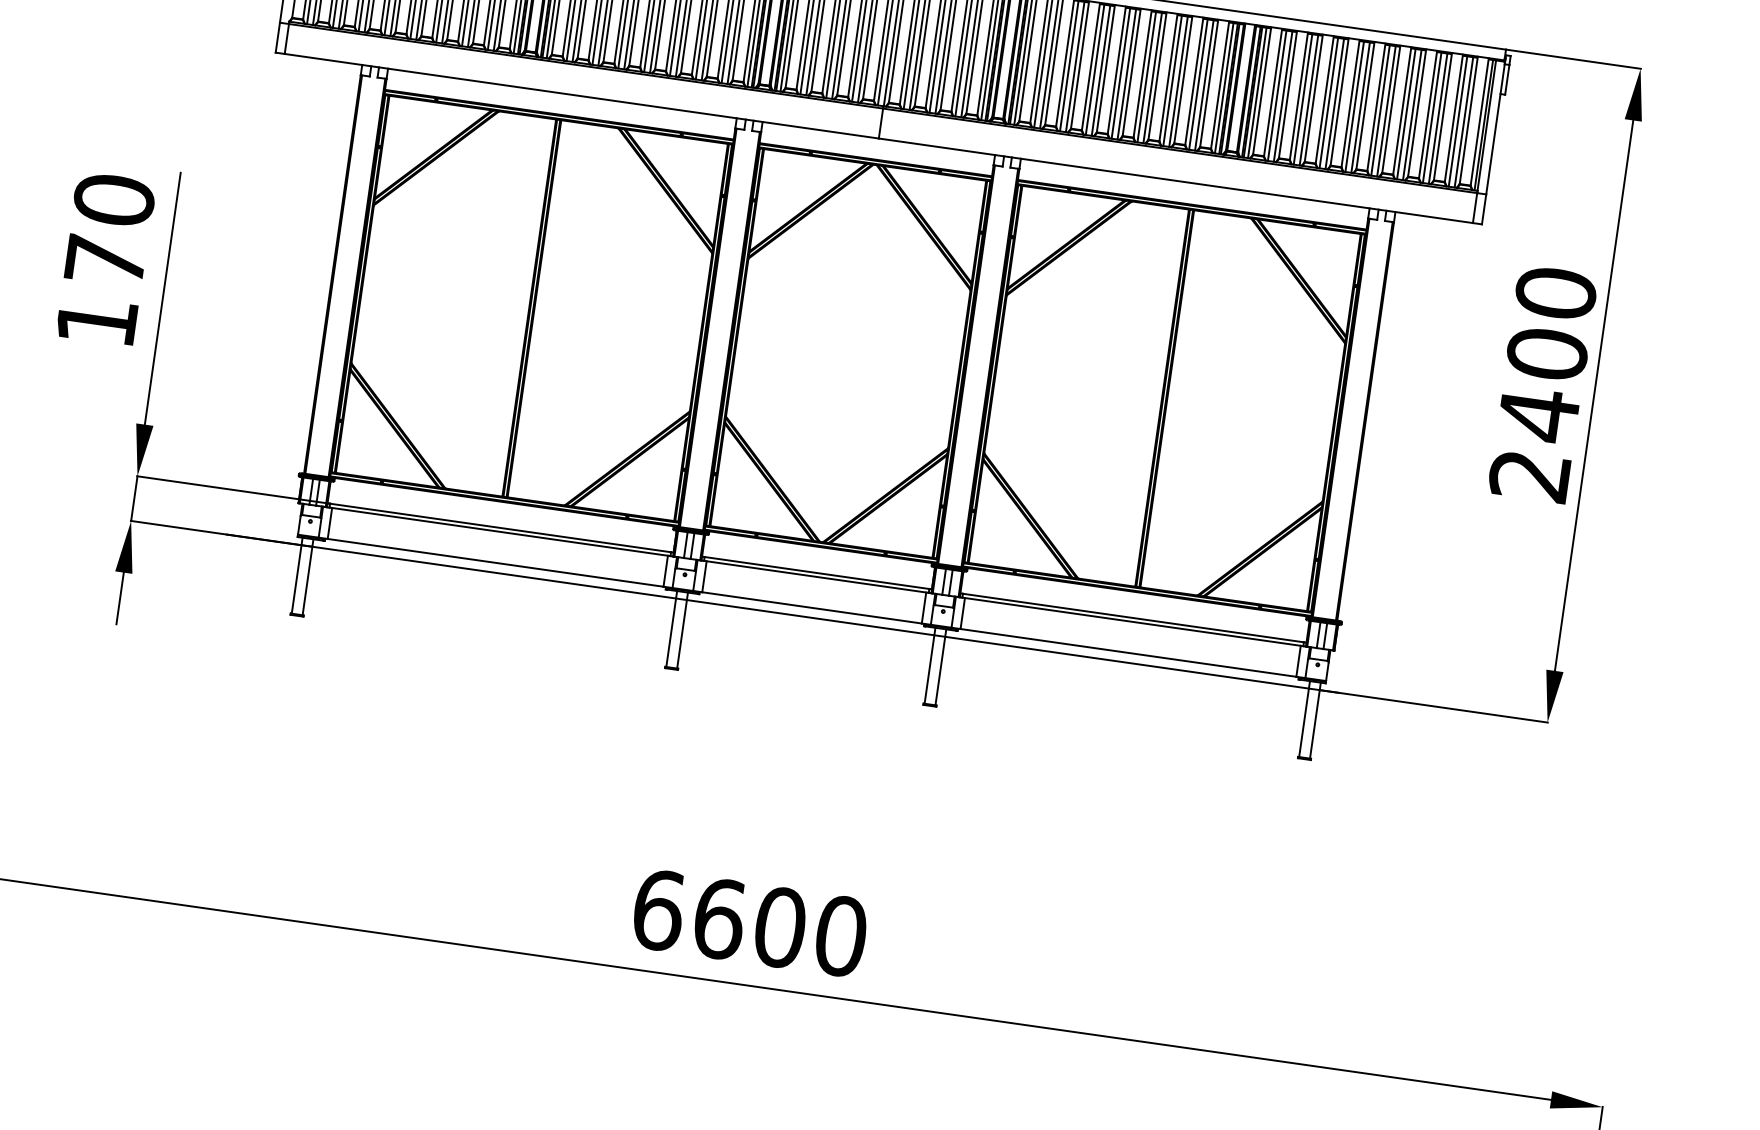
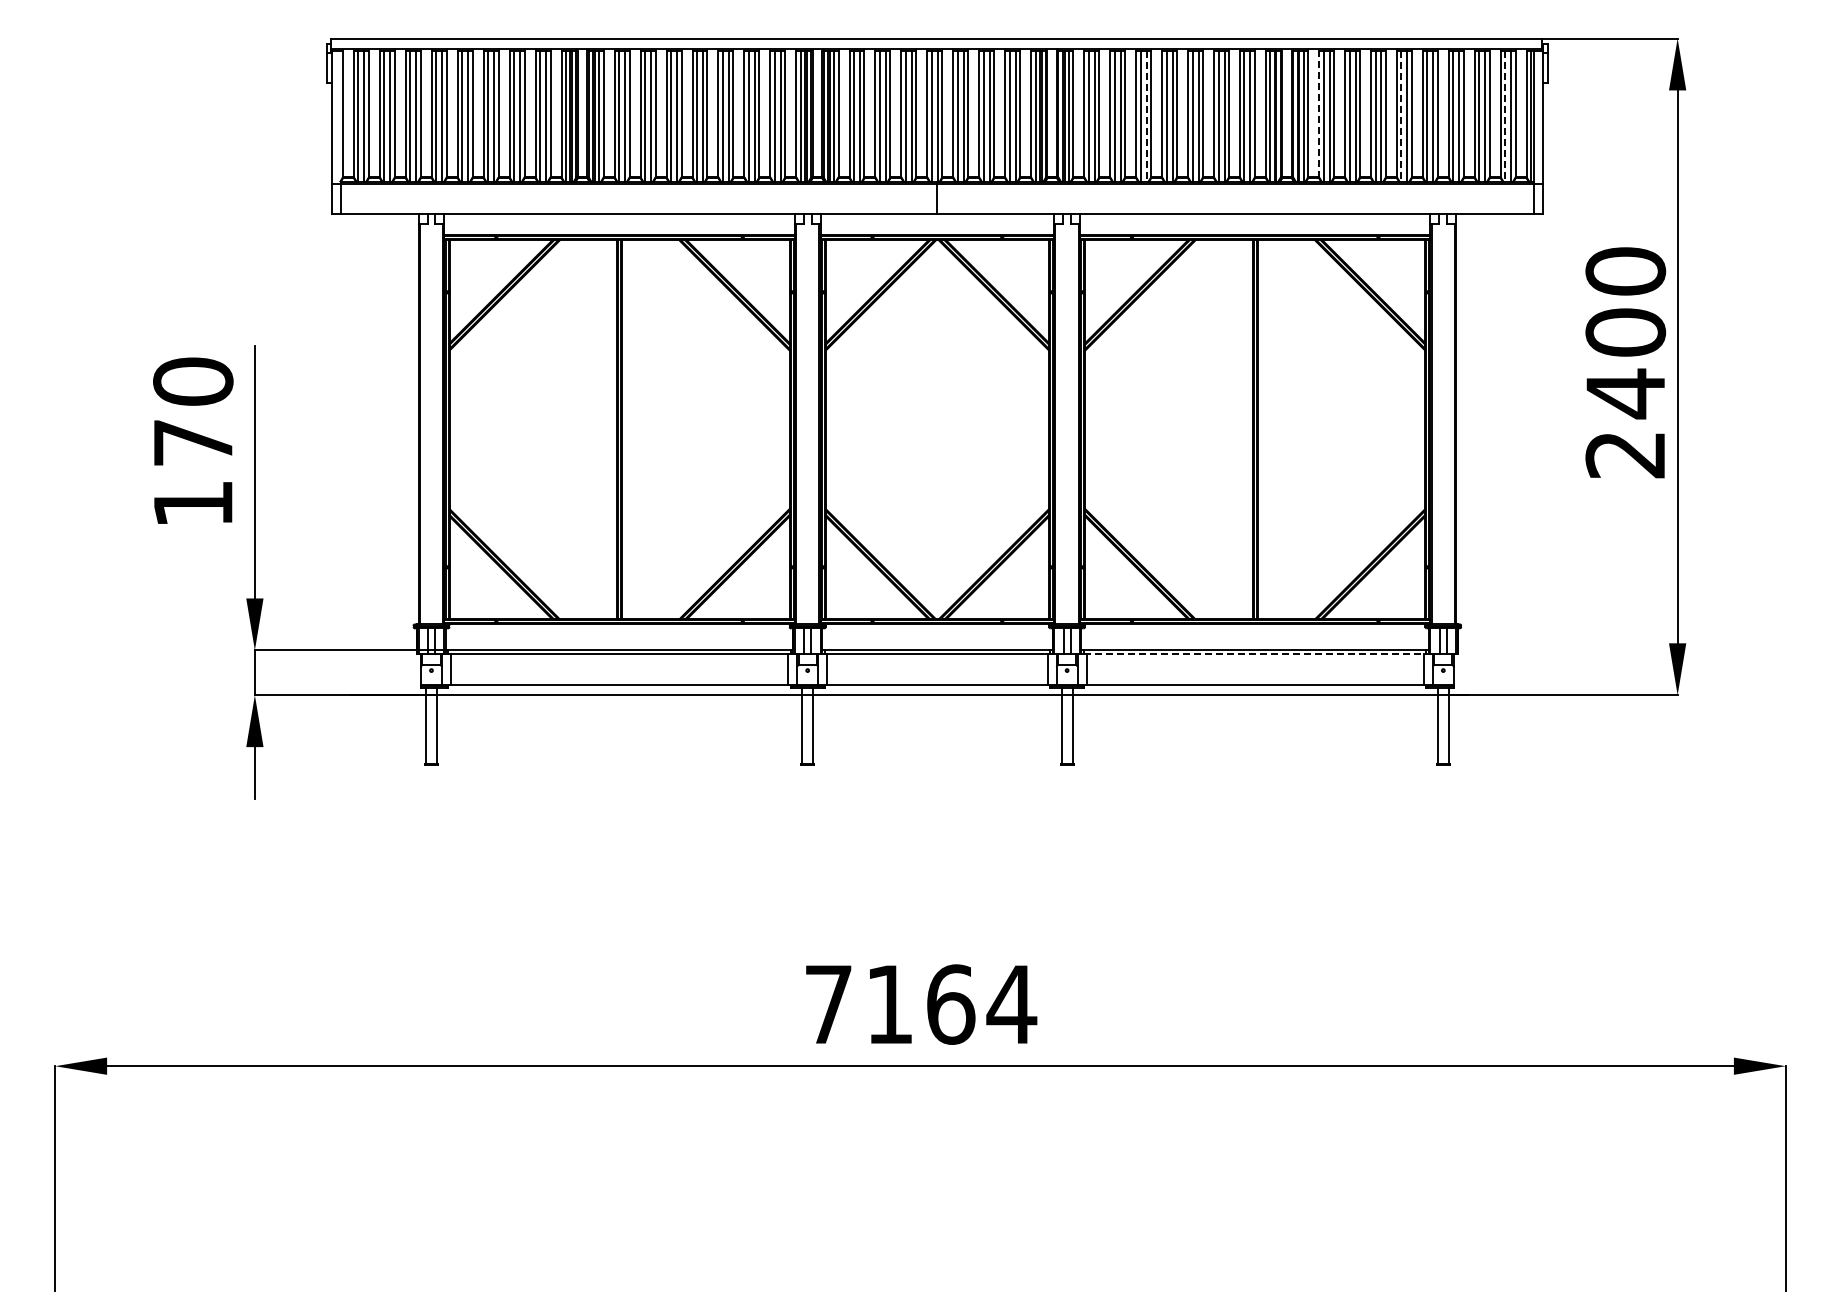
line: (1100, 71) -> (1146, 116), solid -> dashed
line: (1273, 92) -> (1319, 113), solid -> dashed
line: (1354, 107) -> (1401, 116), solid -> dashed
line: (1458, 122) -> (1505, 116), solid -> dashed
line: (1133, 622) -> (1255, 654), solid -> dashed
text: (750, 923) -> (921, 1004), 6600 -> 7164

